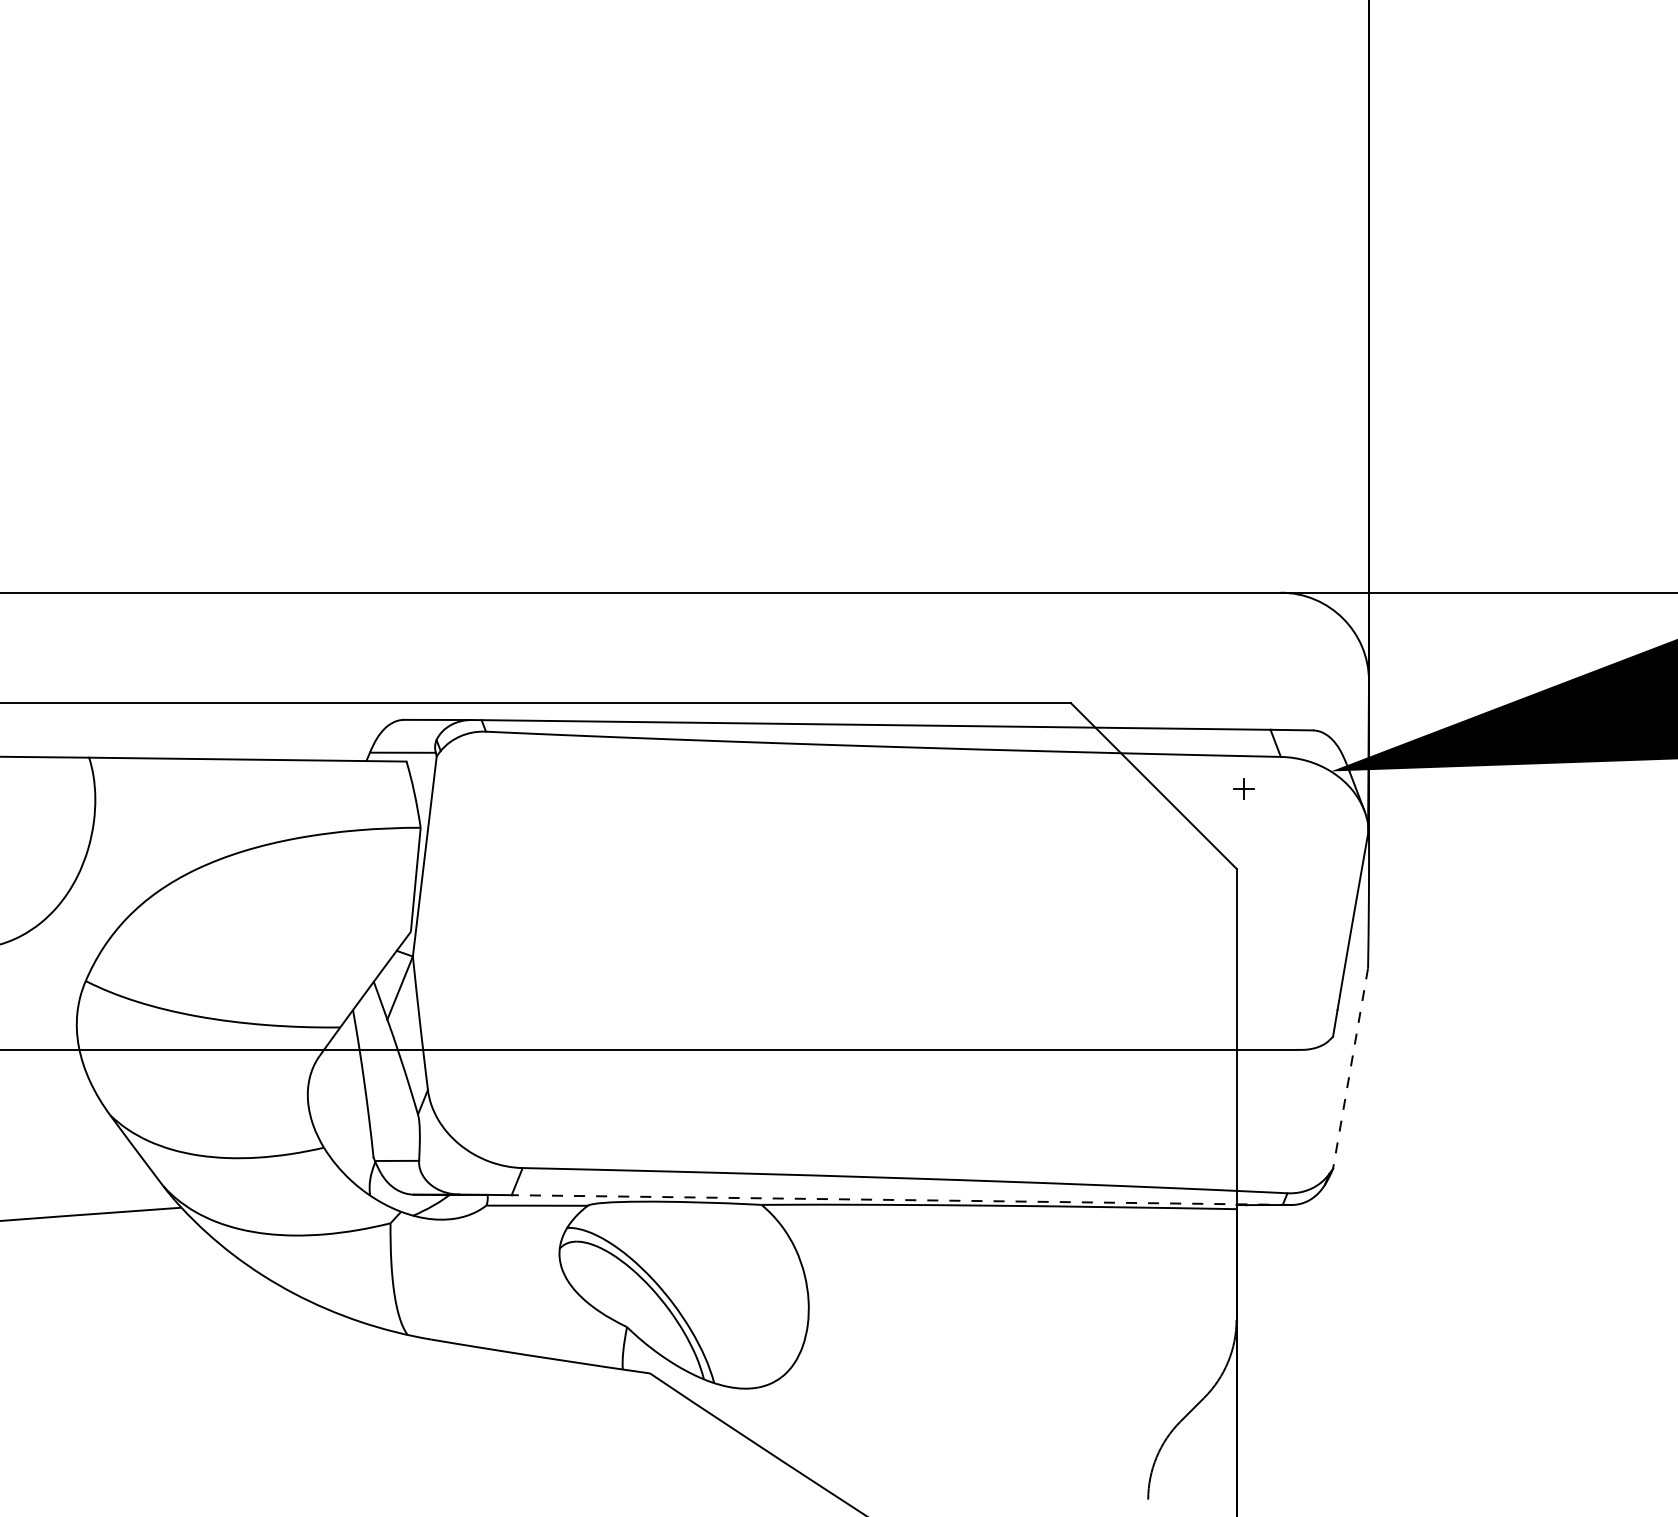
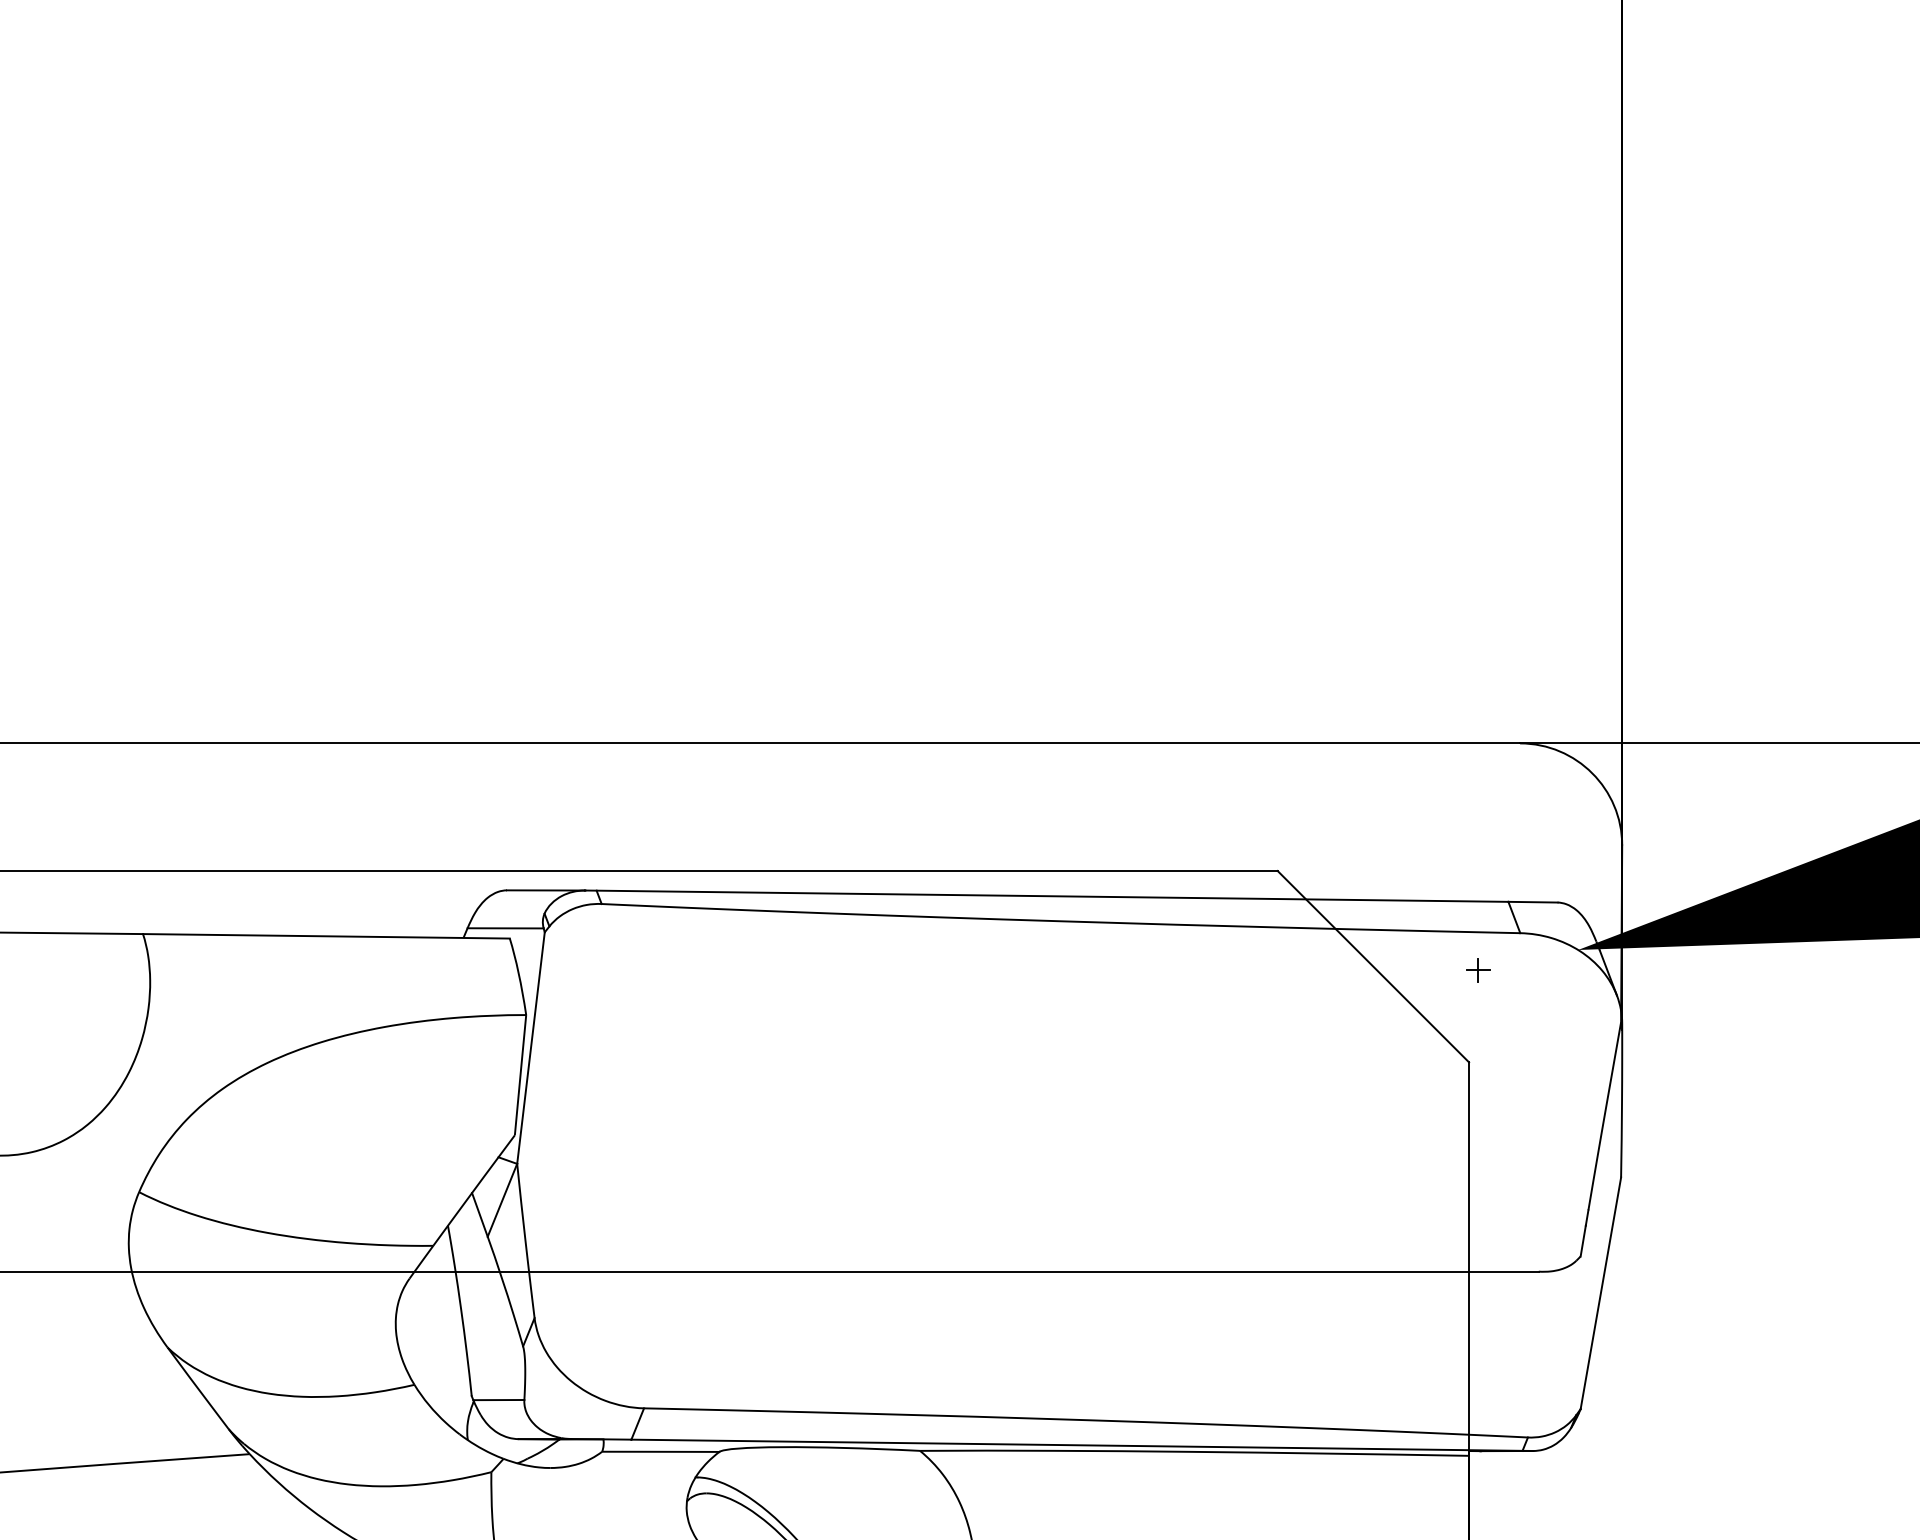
line: (1350, 1068) -> (1600, 1293), dashed -> solid
line: (901, 1200) -> (1081, 1445), dashed -> solid

